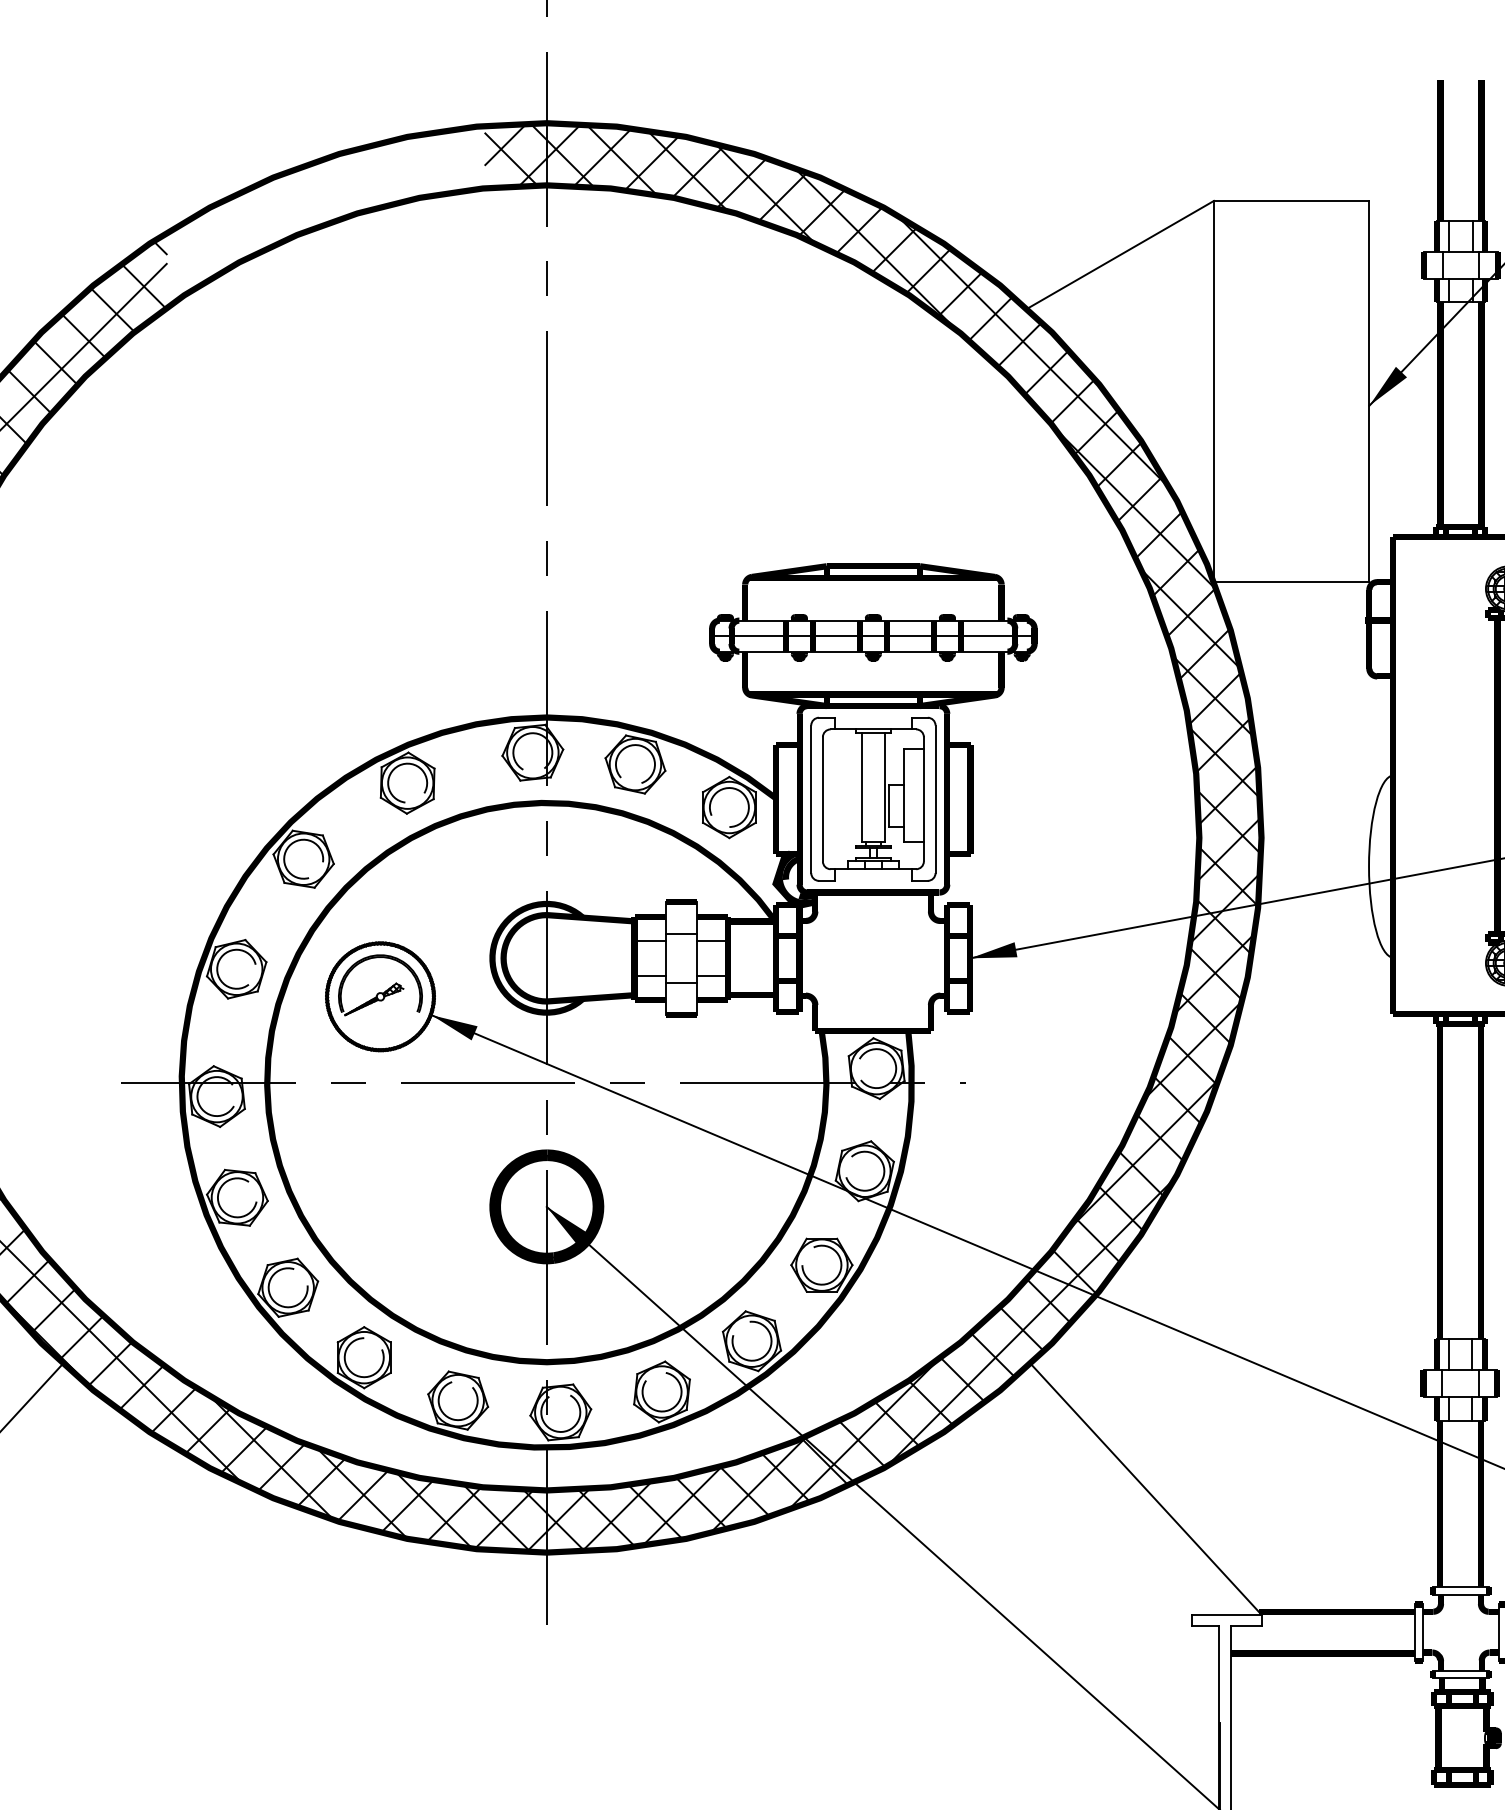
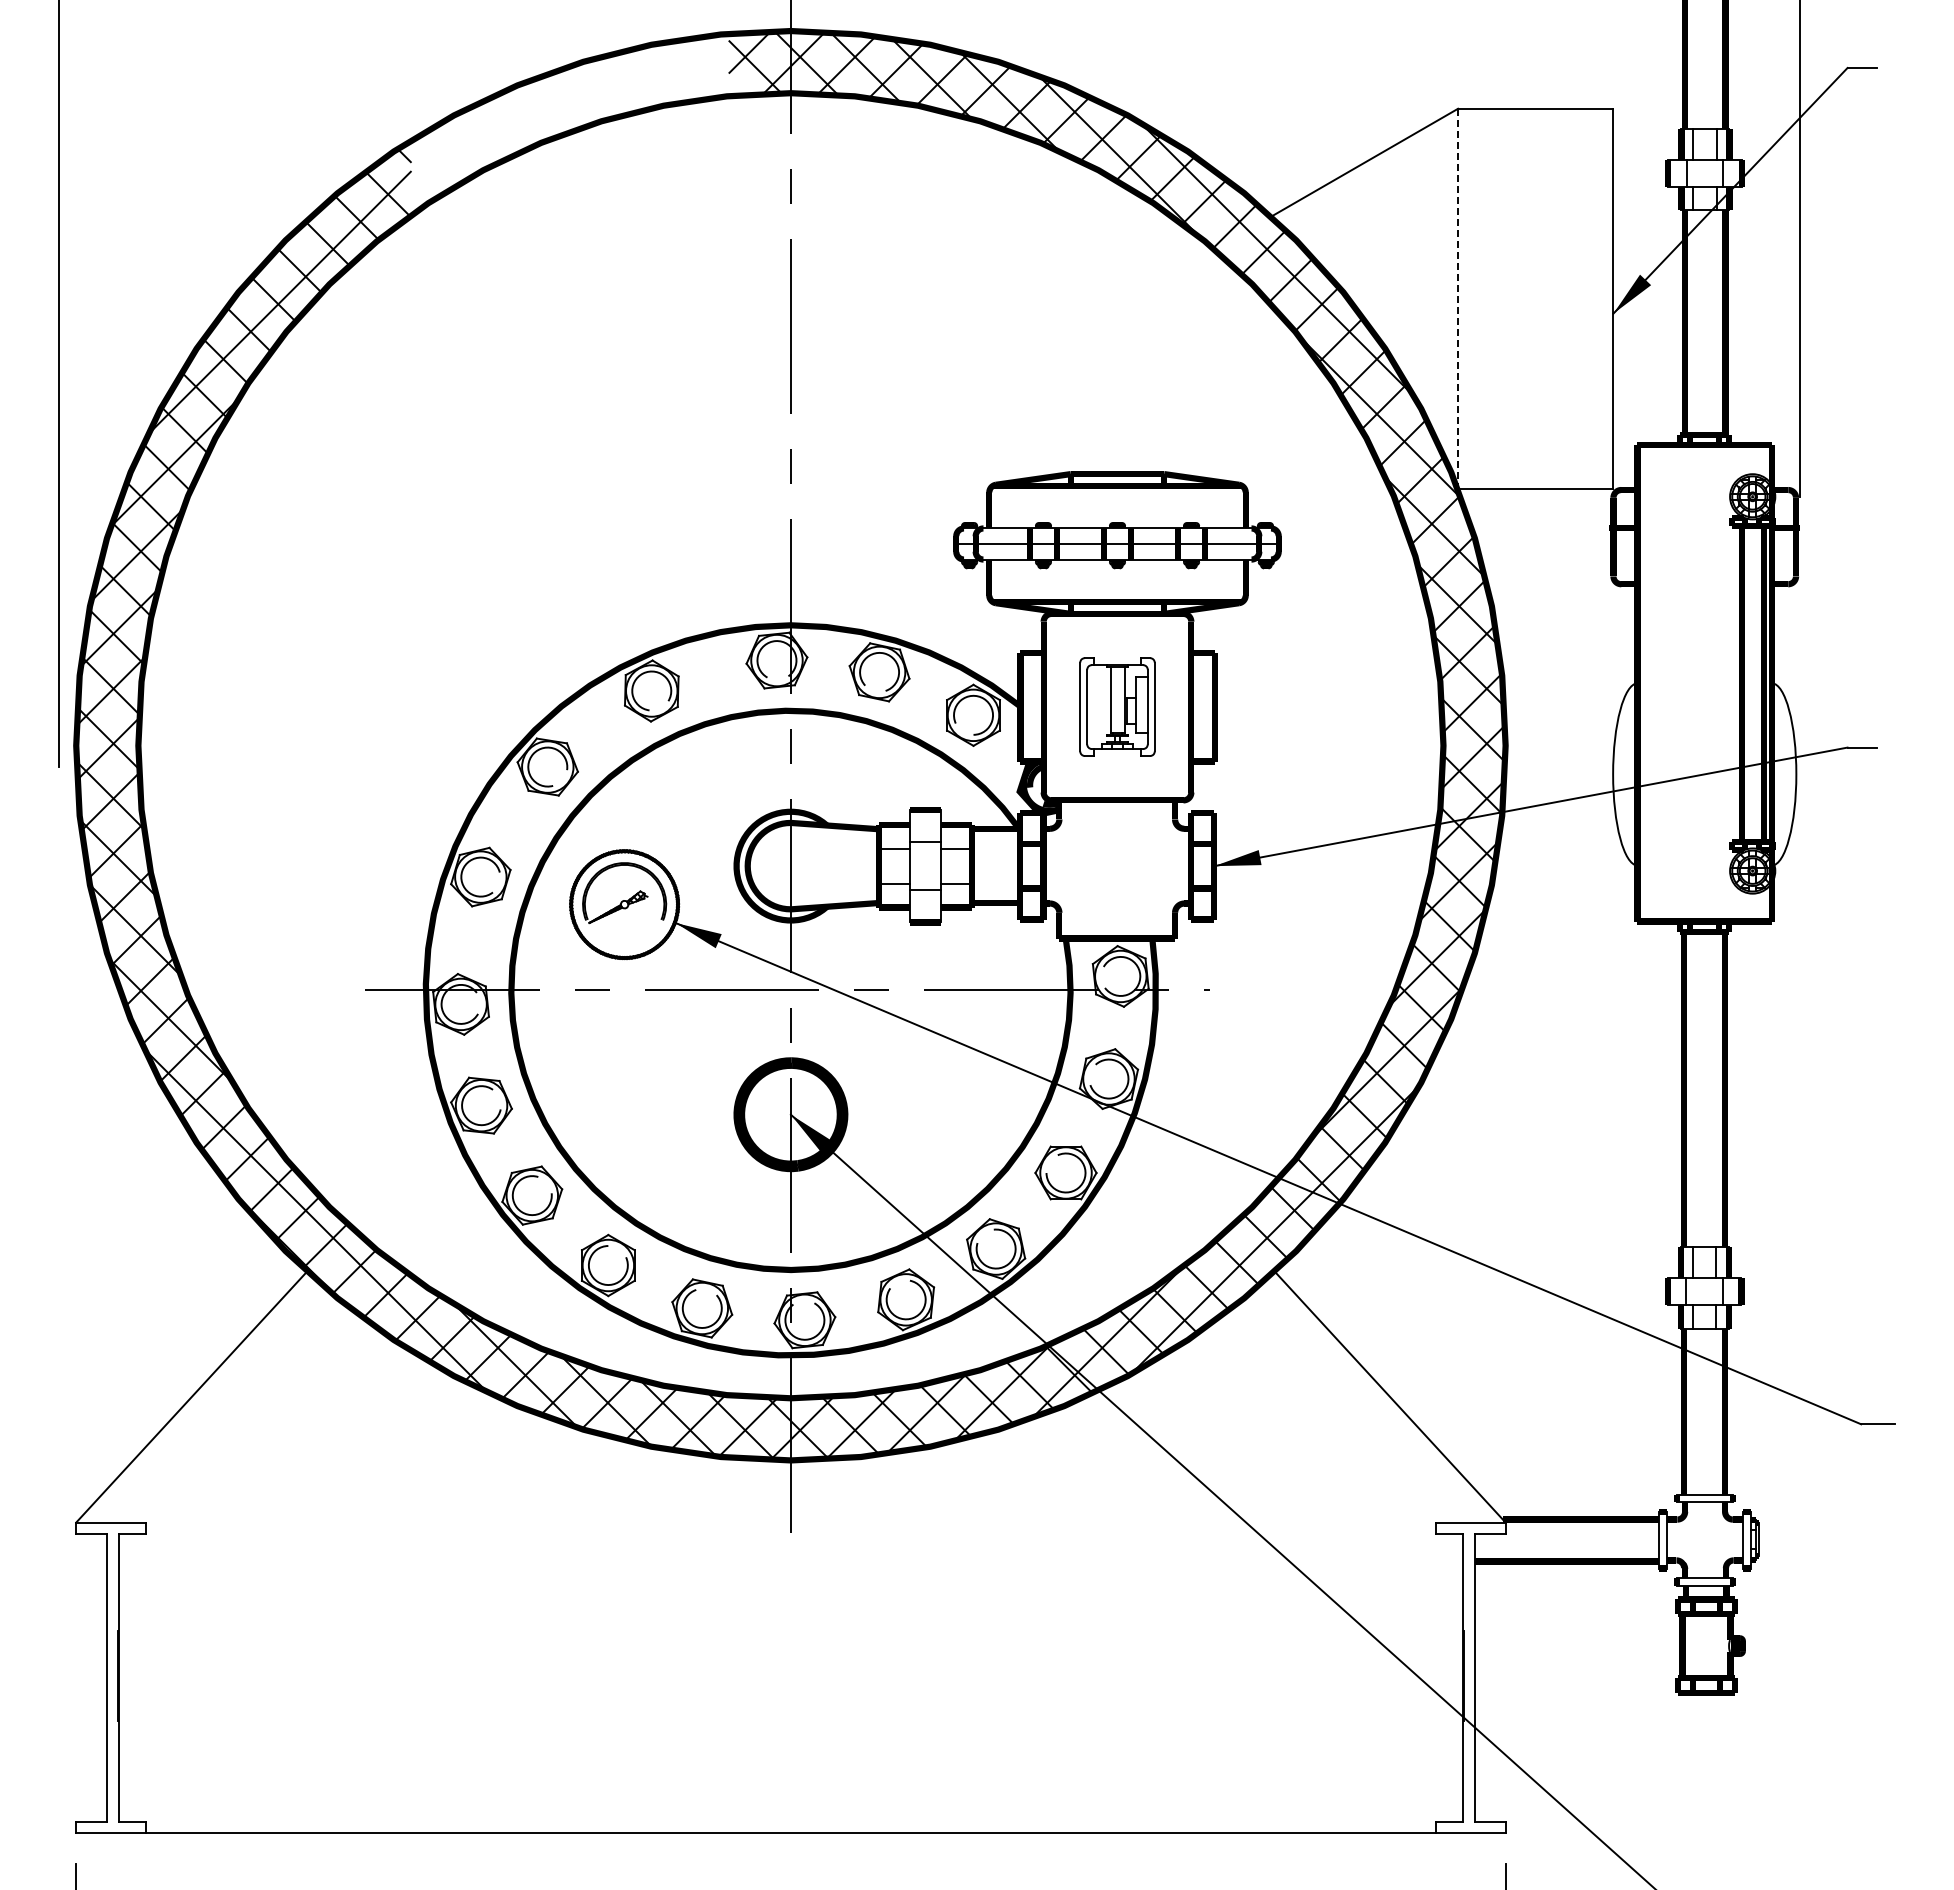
line: (1214, 391) -> (1458, 299), solid -> dashed
part: (873, 798) -> (1117, 706), size x0.6

